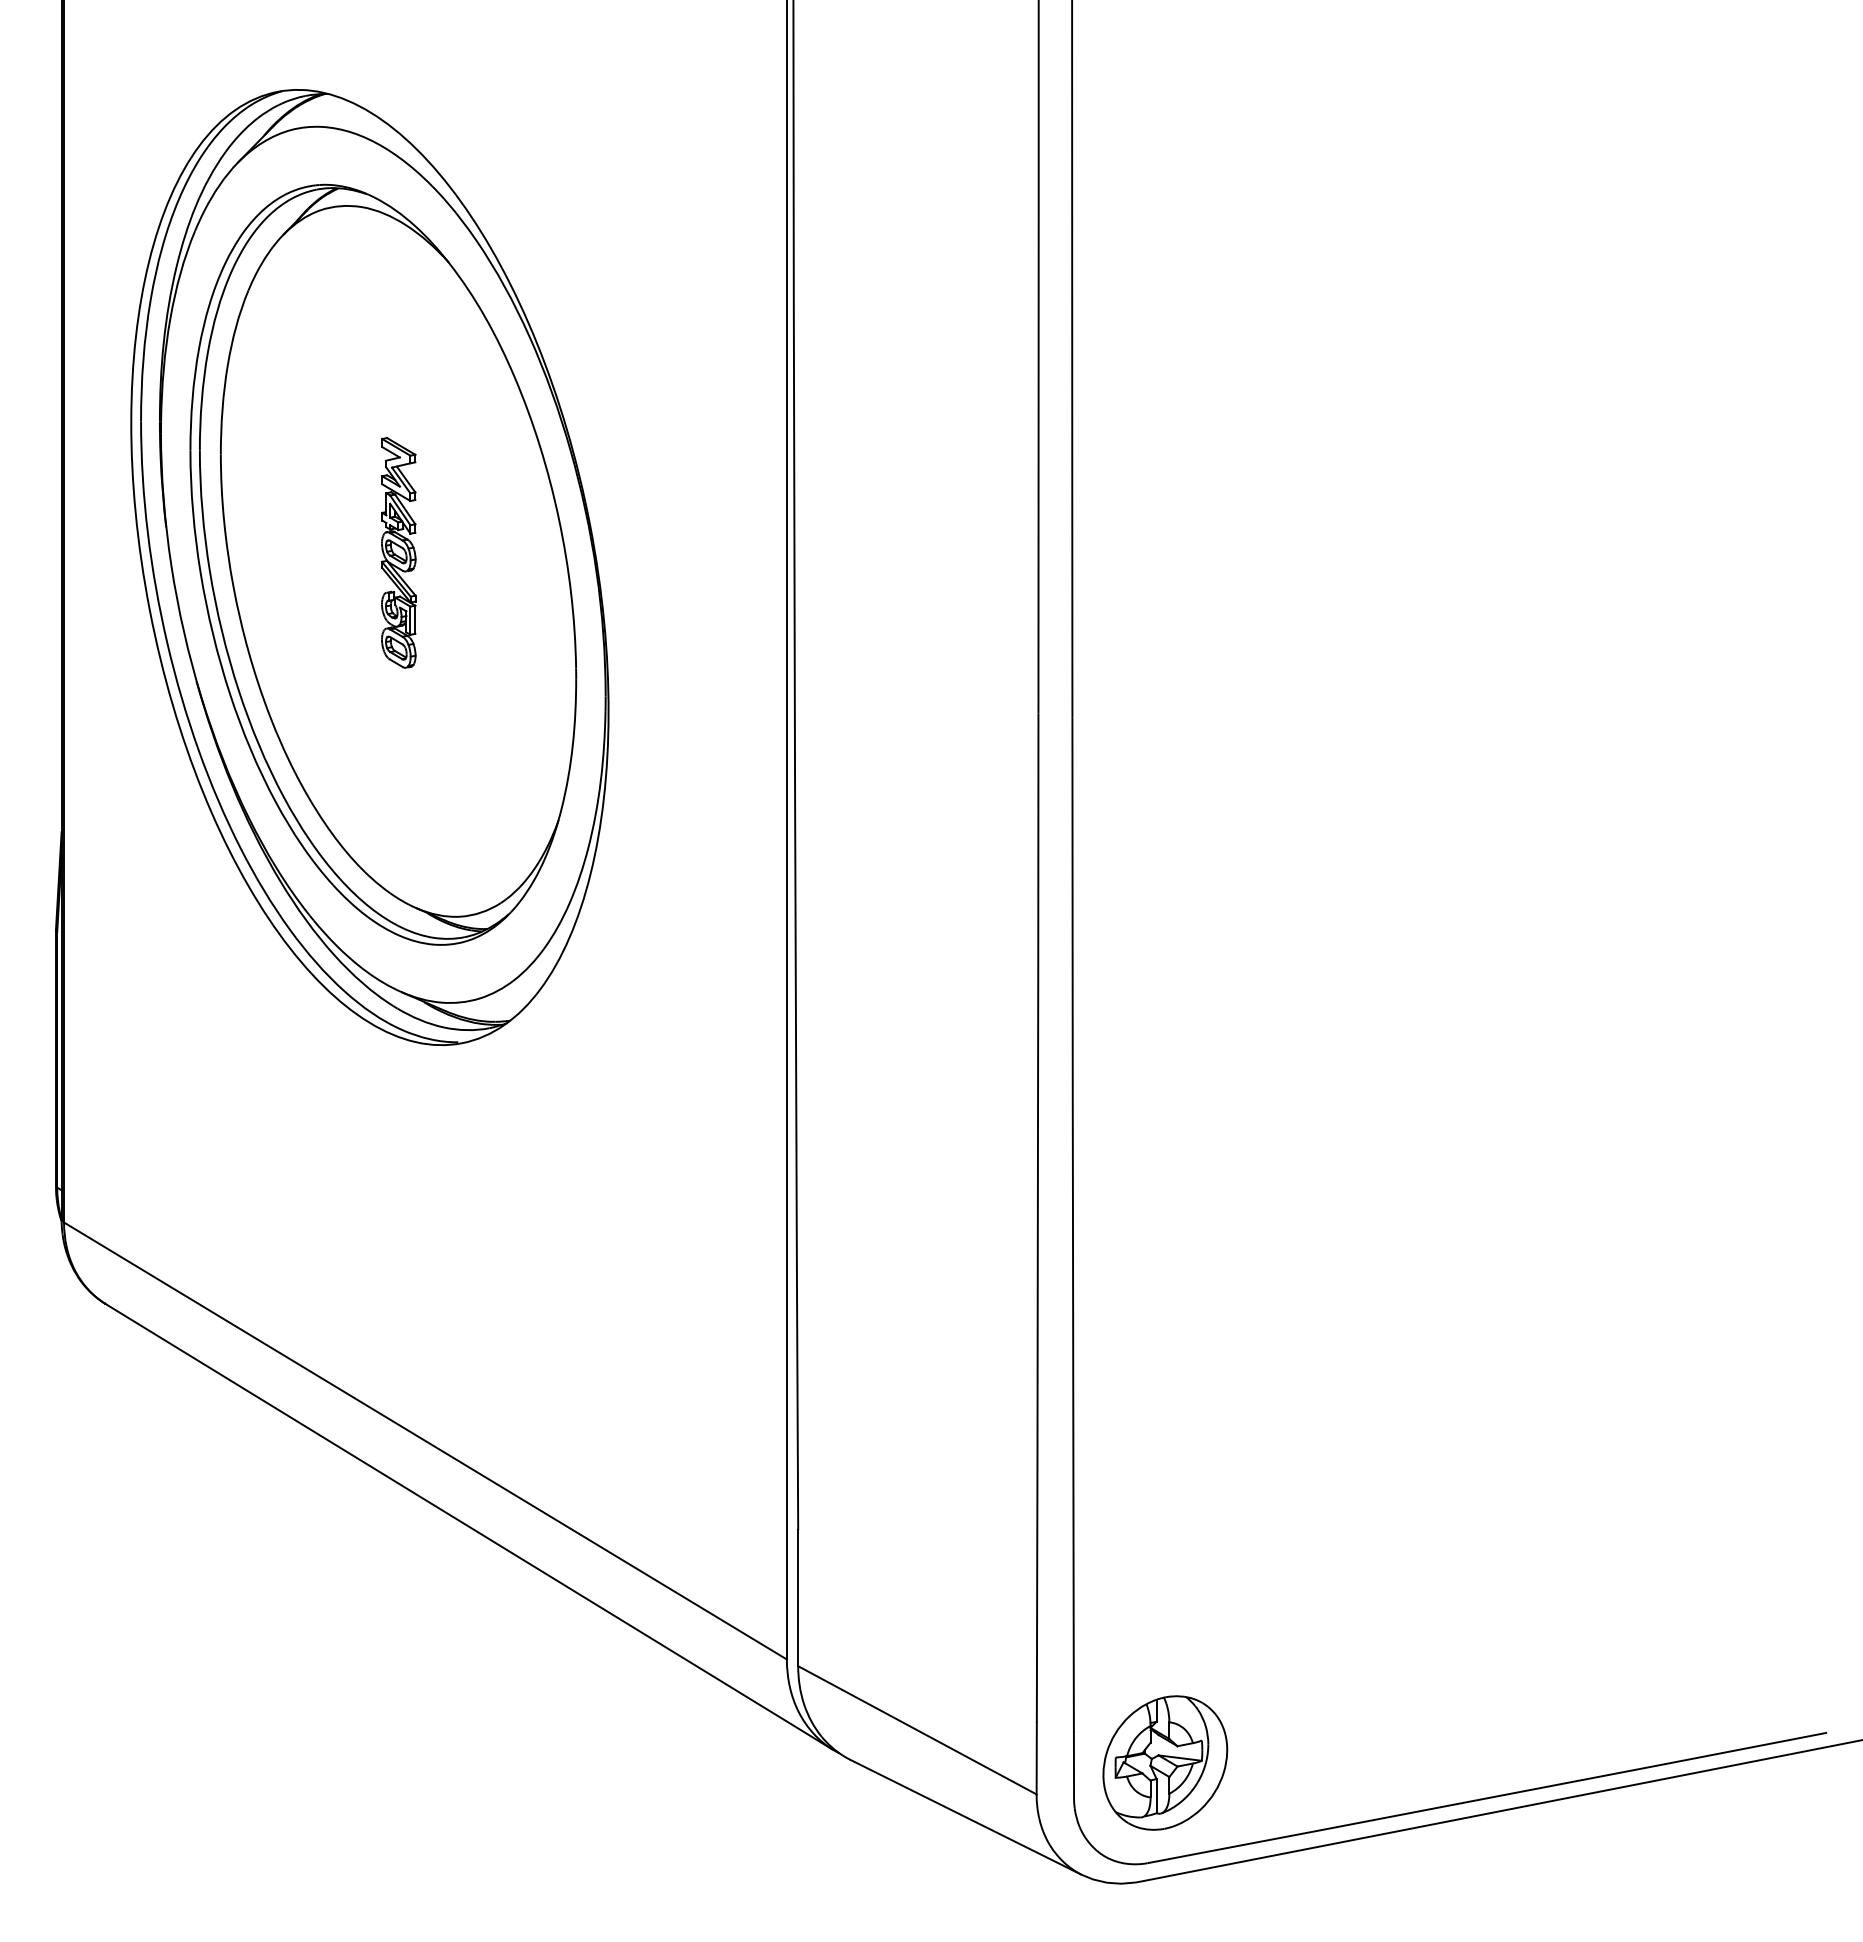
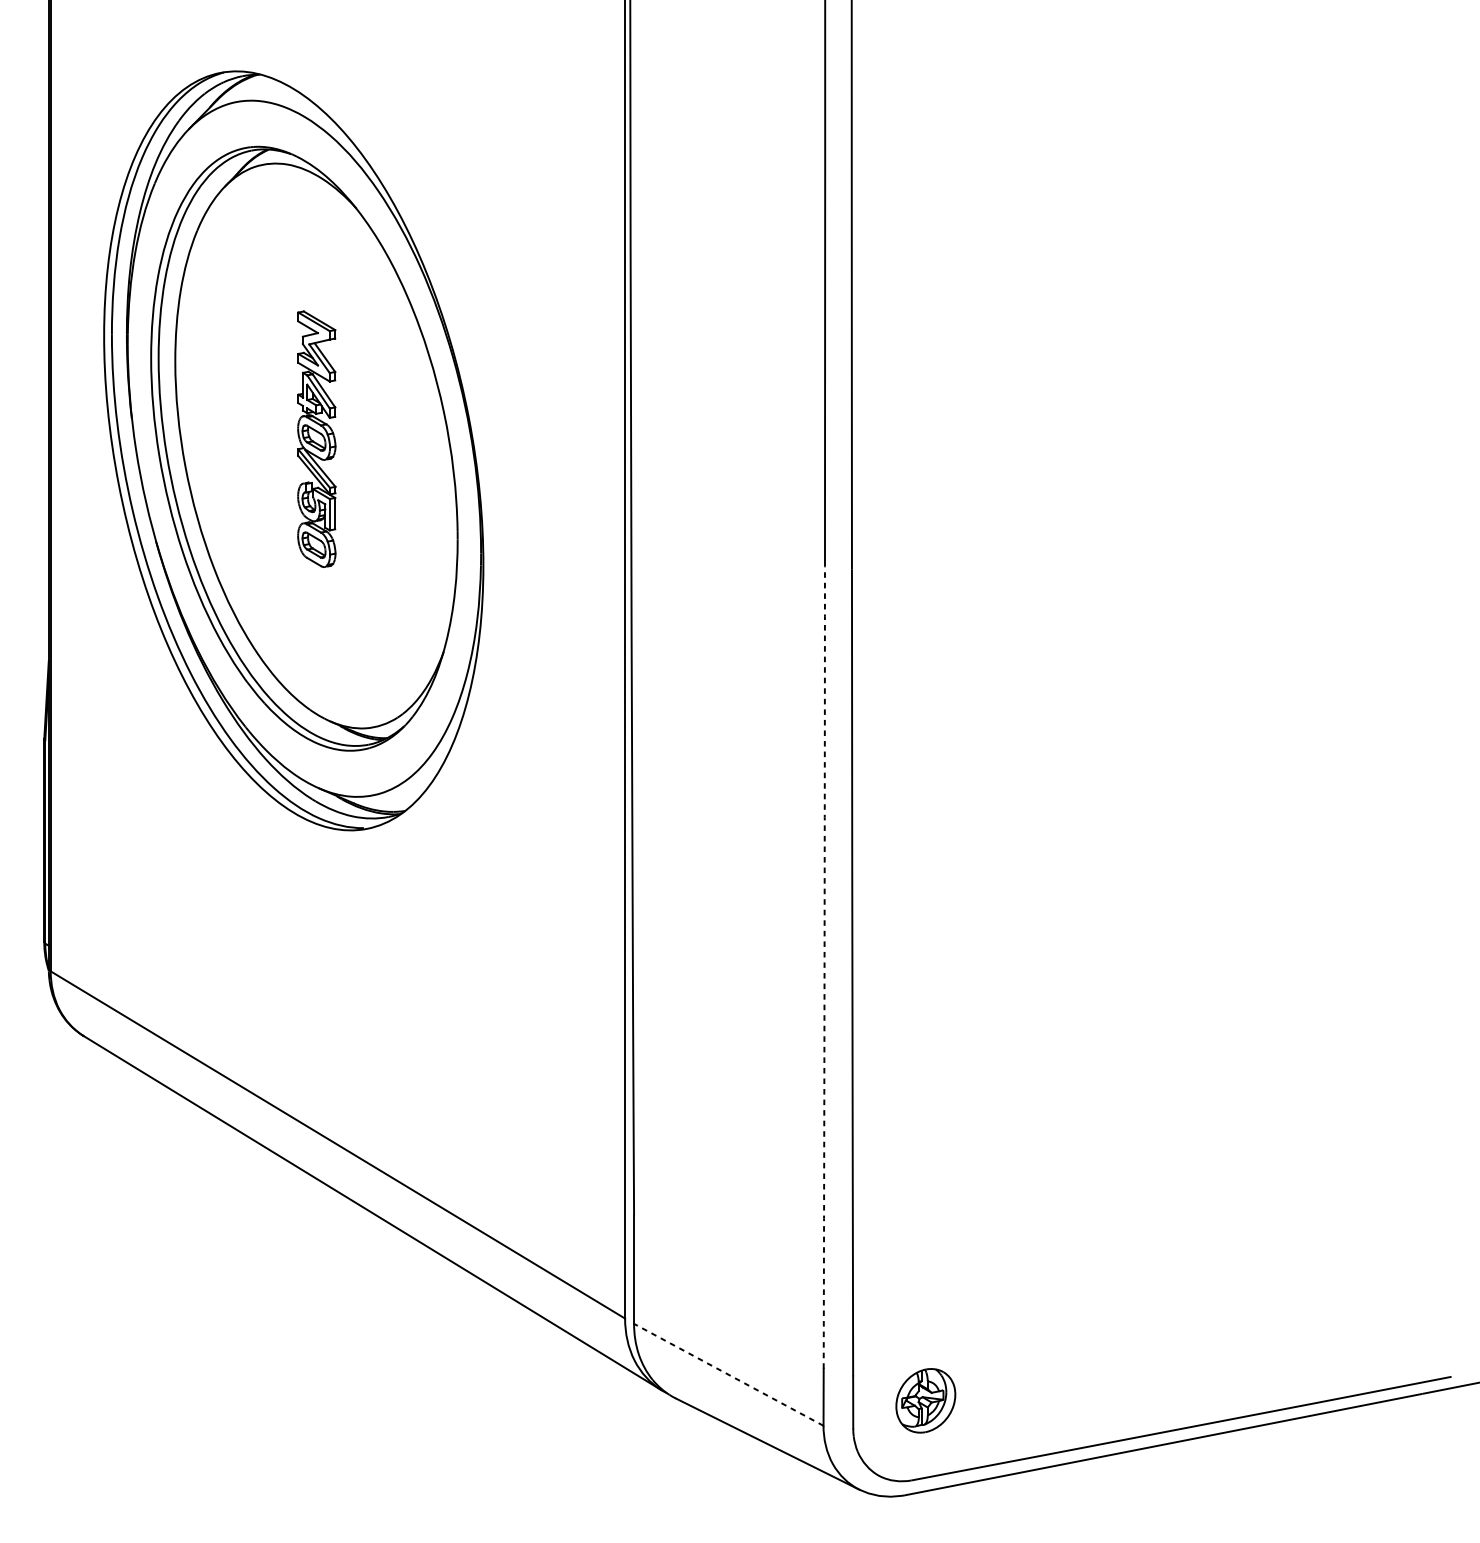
part: (398, 552) -> (316, 438), size x1.4
arc: (1037, 1218) -> (824, 968), solid -> dashed
line: (916, 1730) -> (728, 1374), solid -> dashed
part: (1165, 1762) -> (925, 1400), size x0.6

